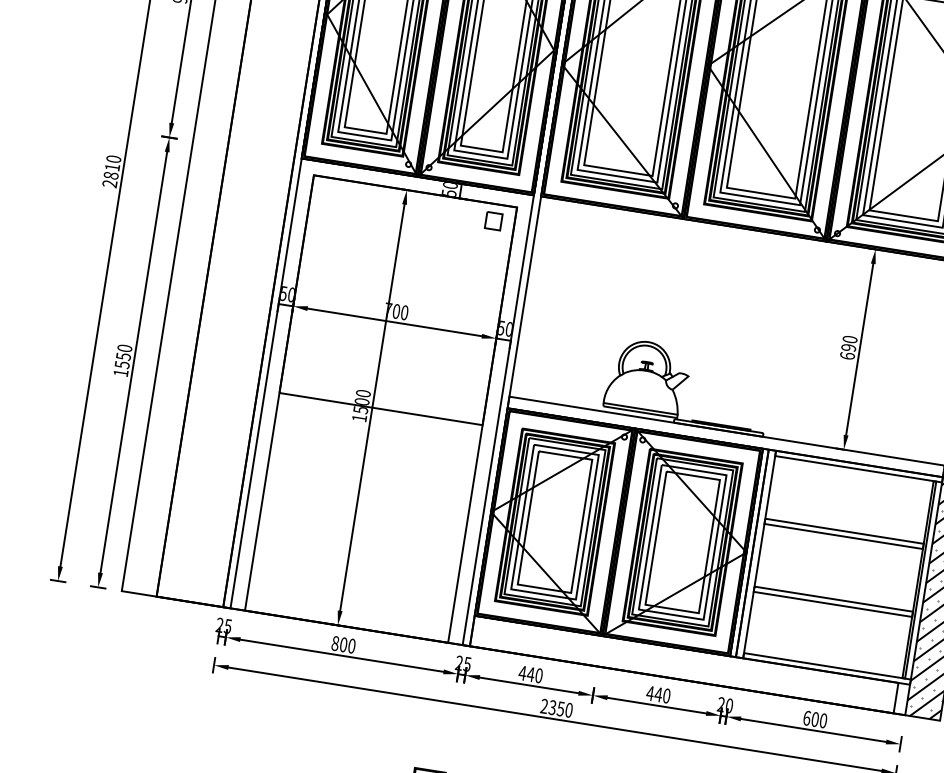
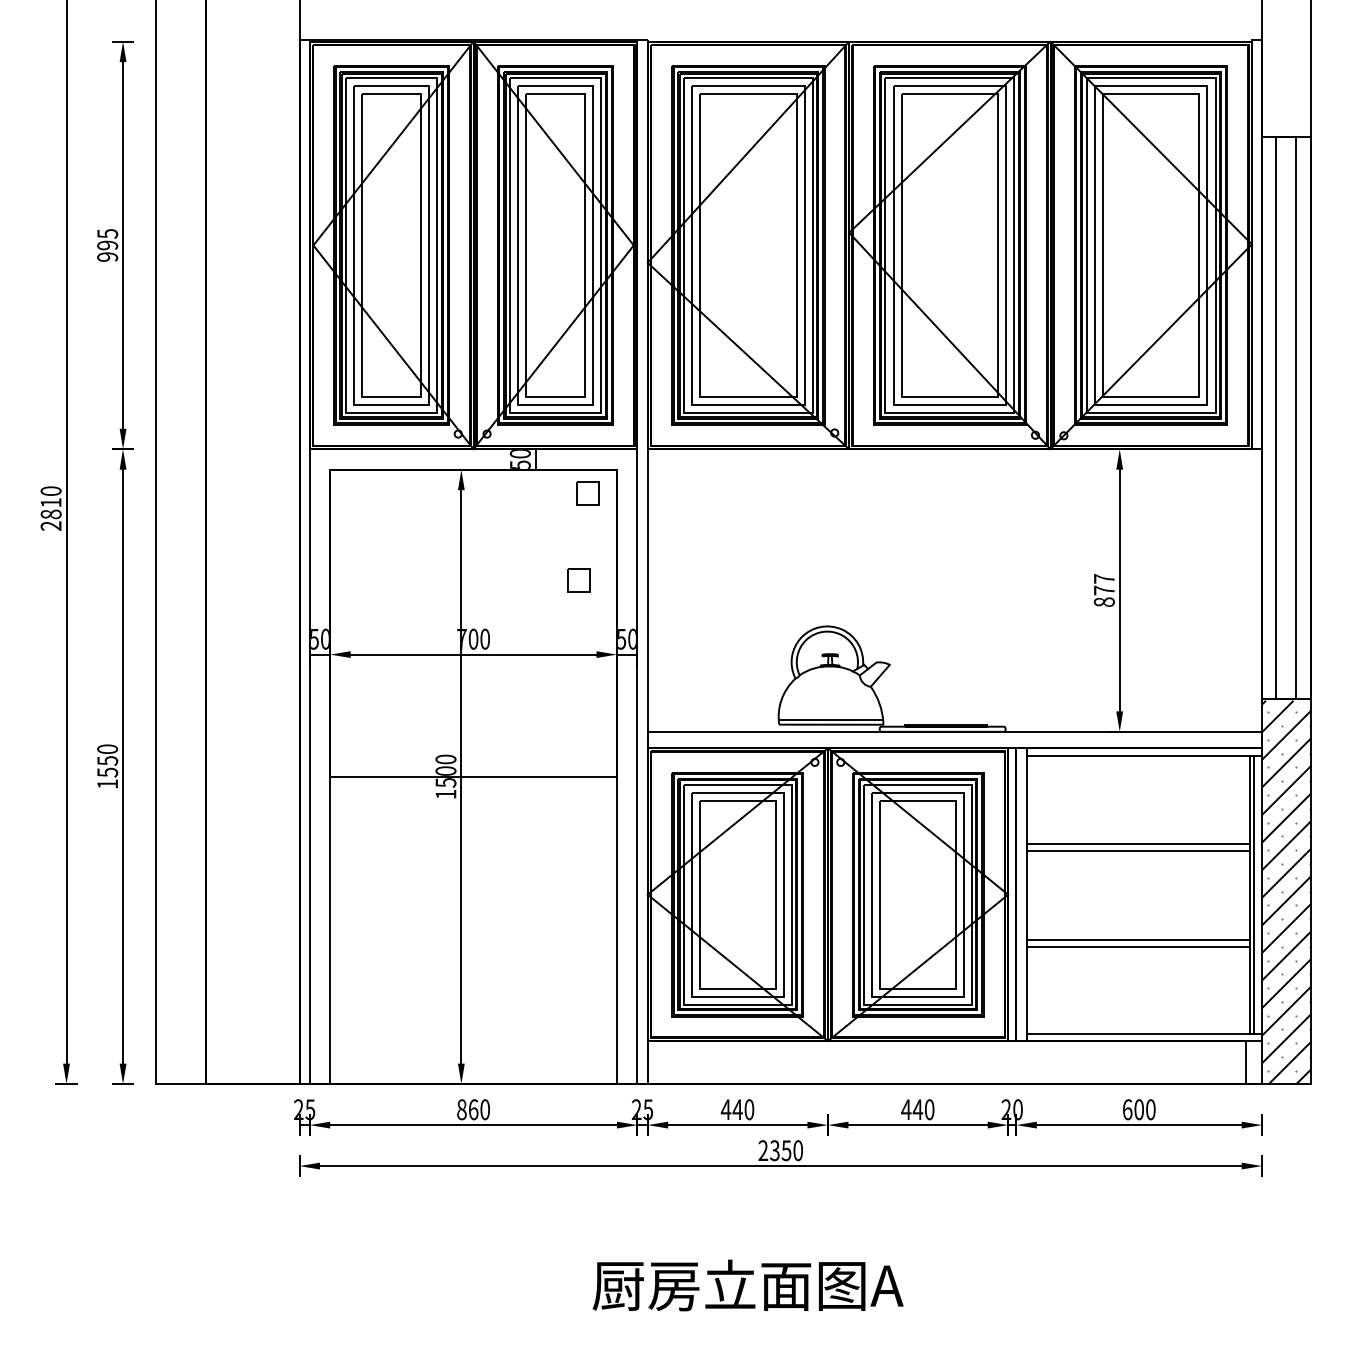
part: (477, 281) -> (578, 580), added
text: (848, 347) -> (1103, 590), 690 -> 877
text: (343, 644) -> (473, 1109), 800 -> 860

